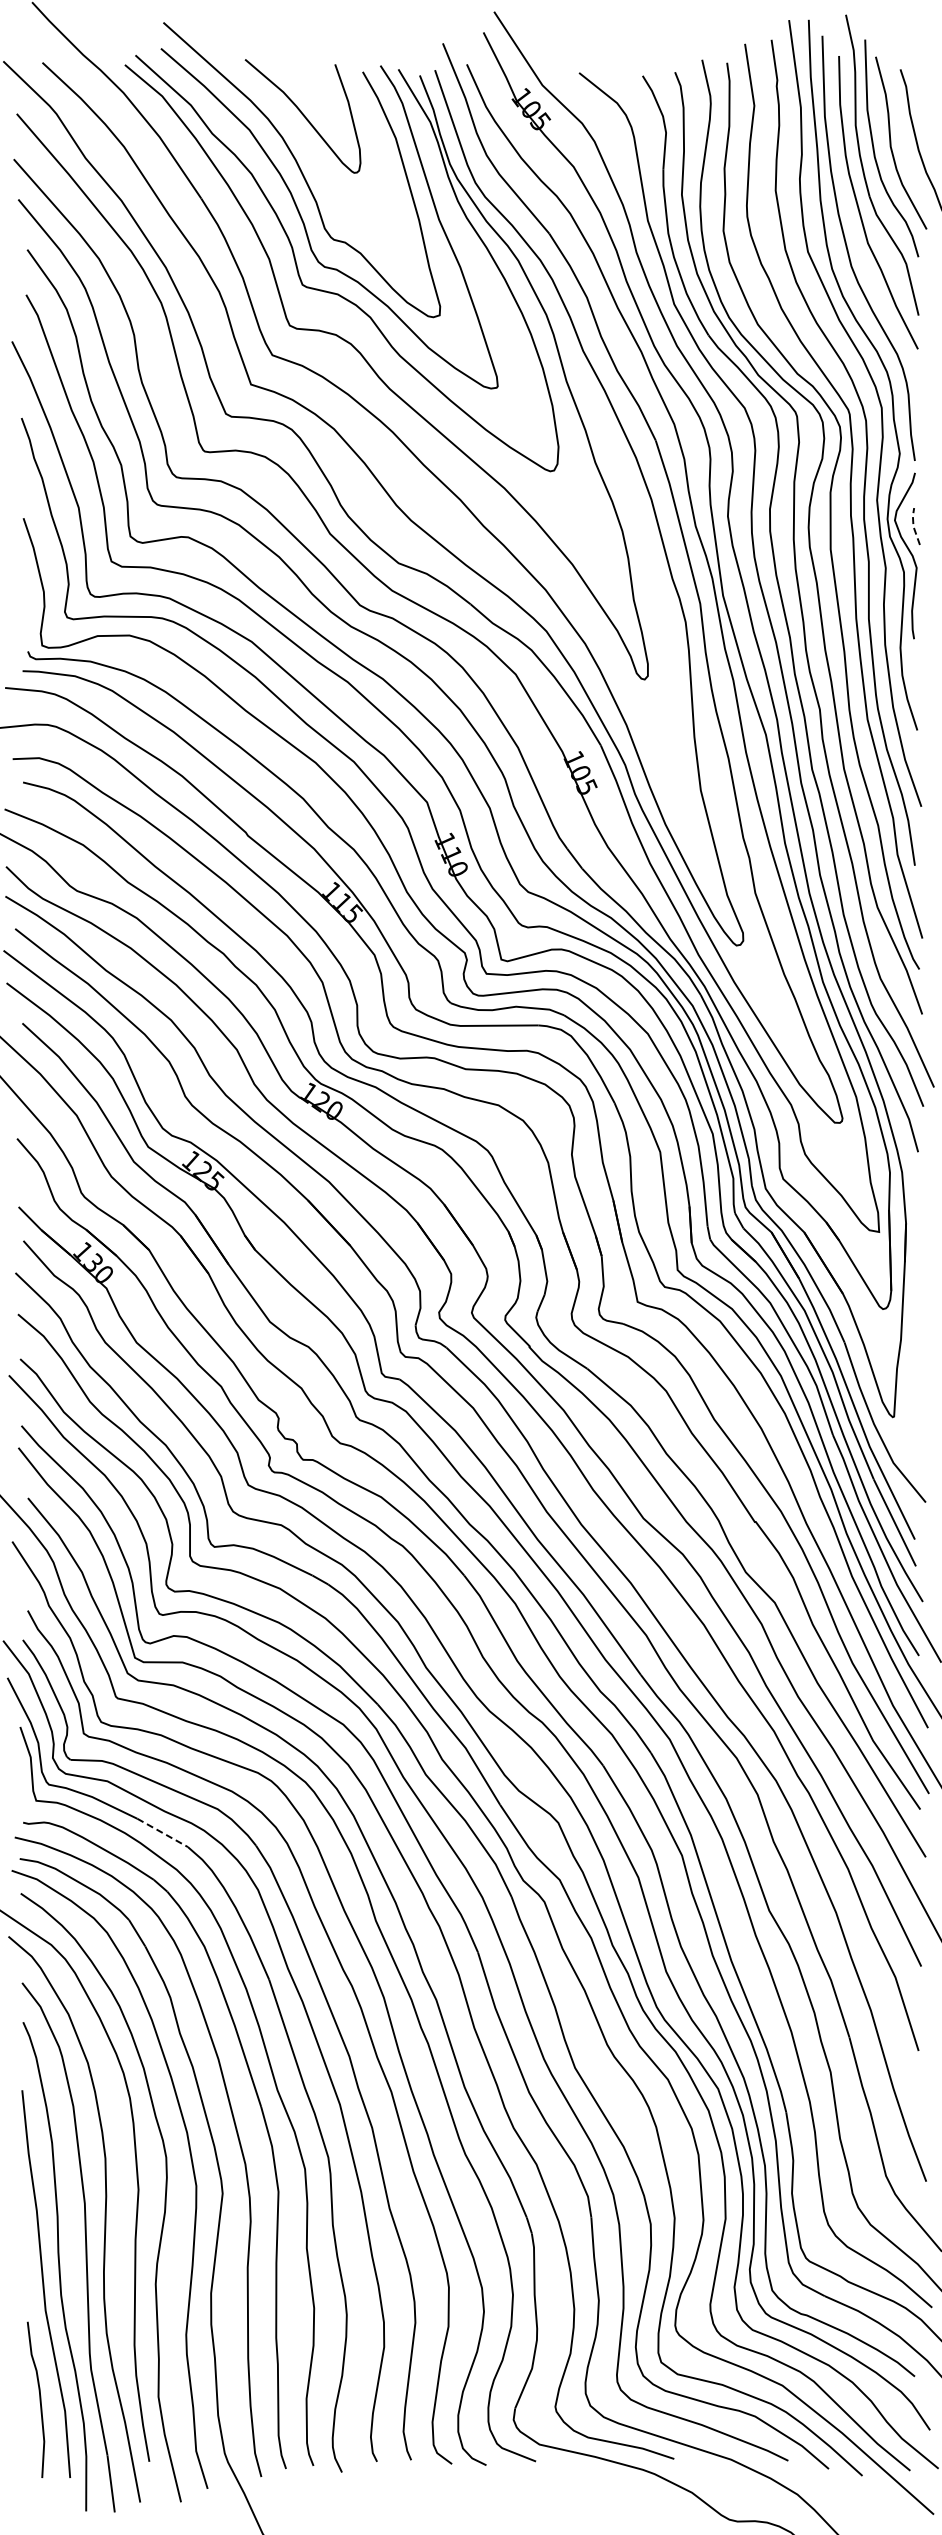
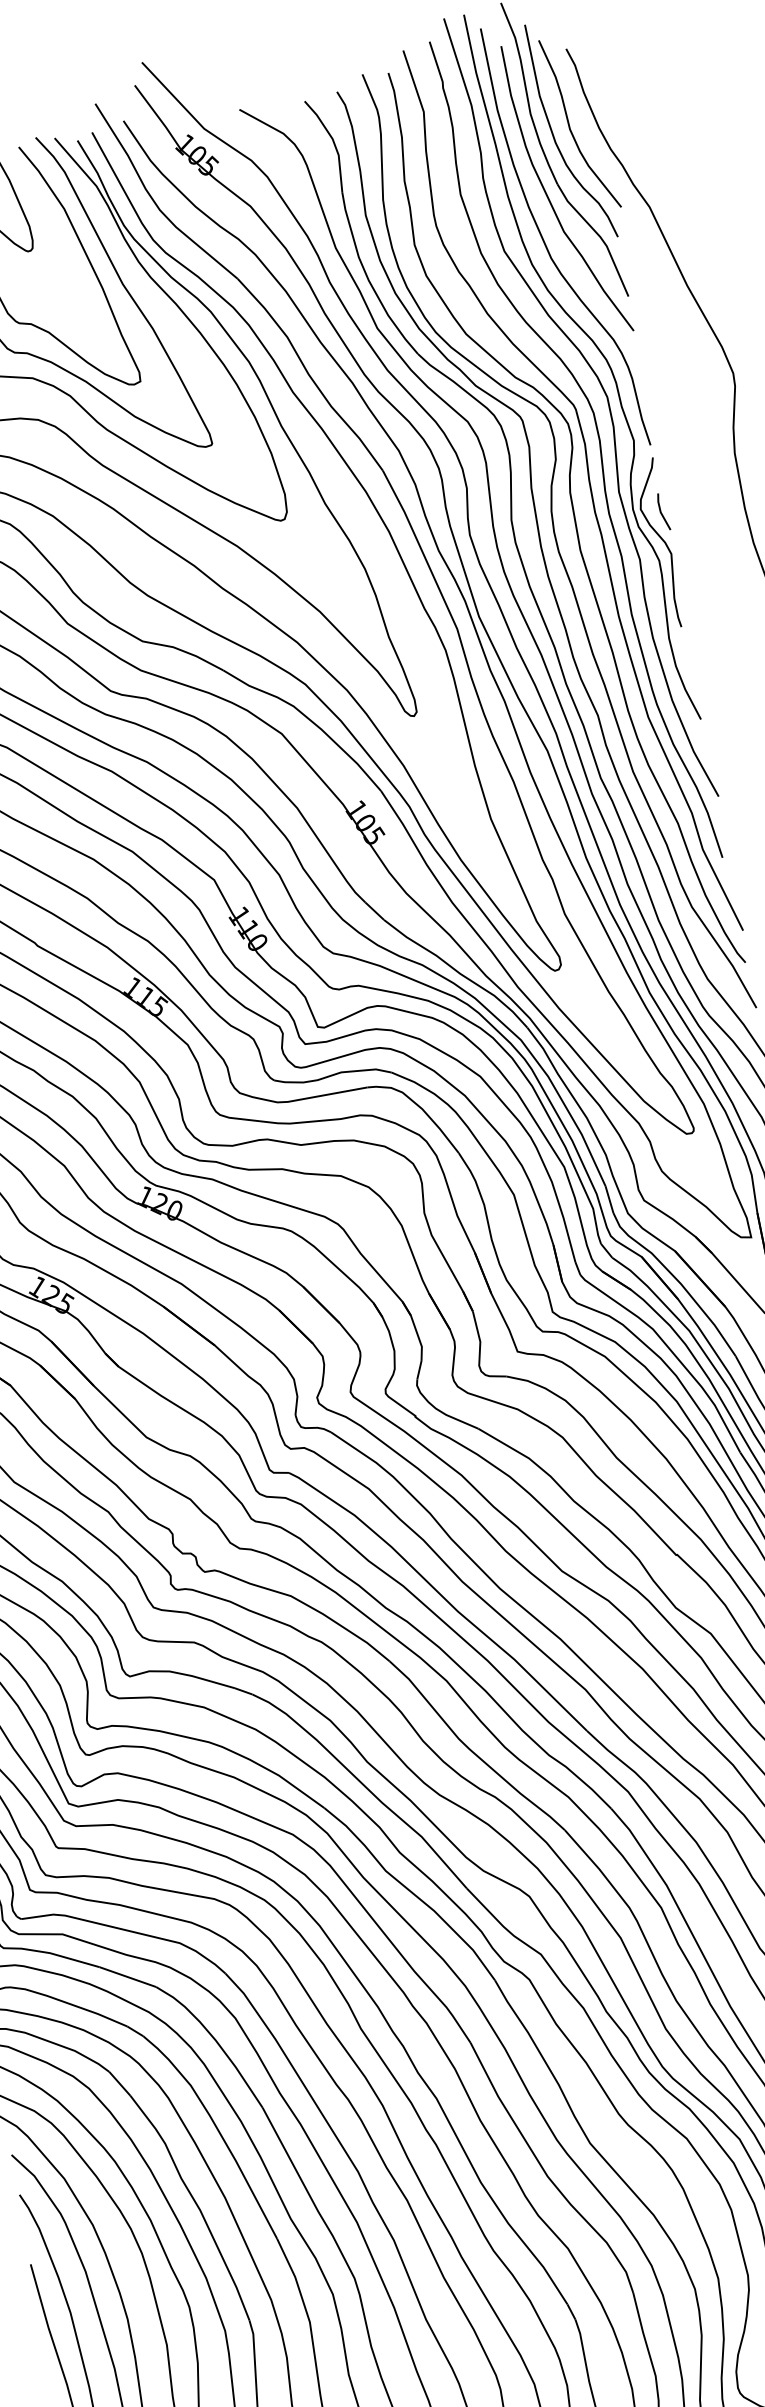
line: (913, 526) -> (660, 512), dashed -> solid
line: (162, 1832) -> (127, 1976), dashed -> solid

